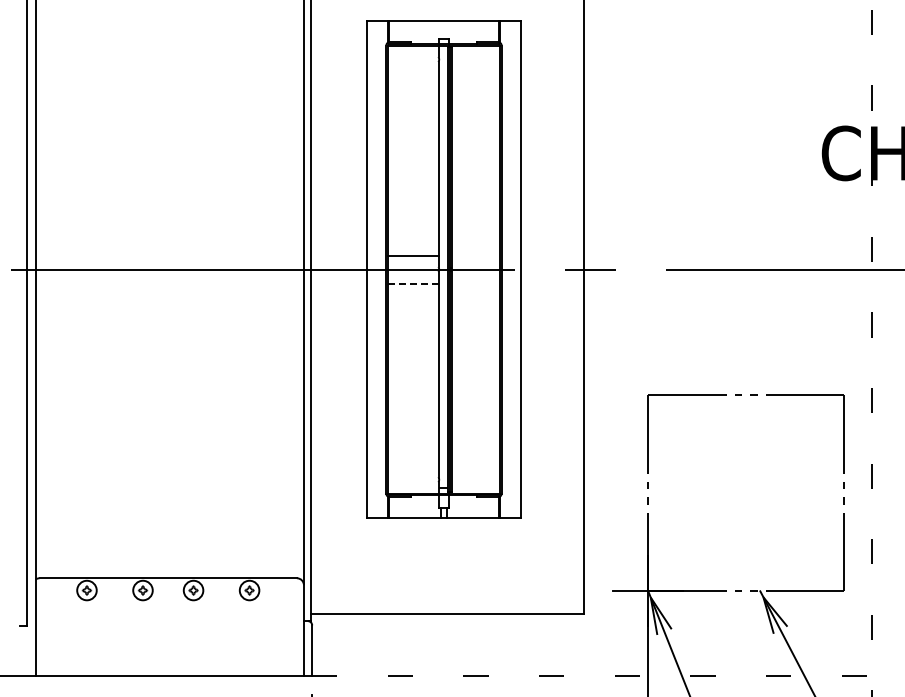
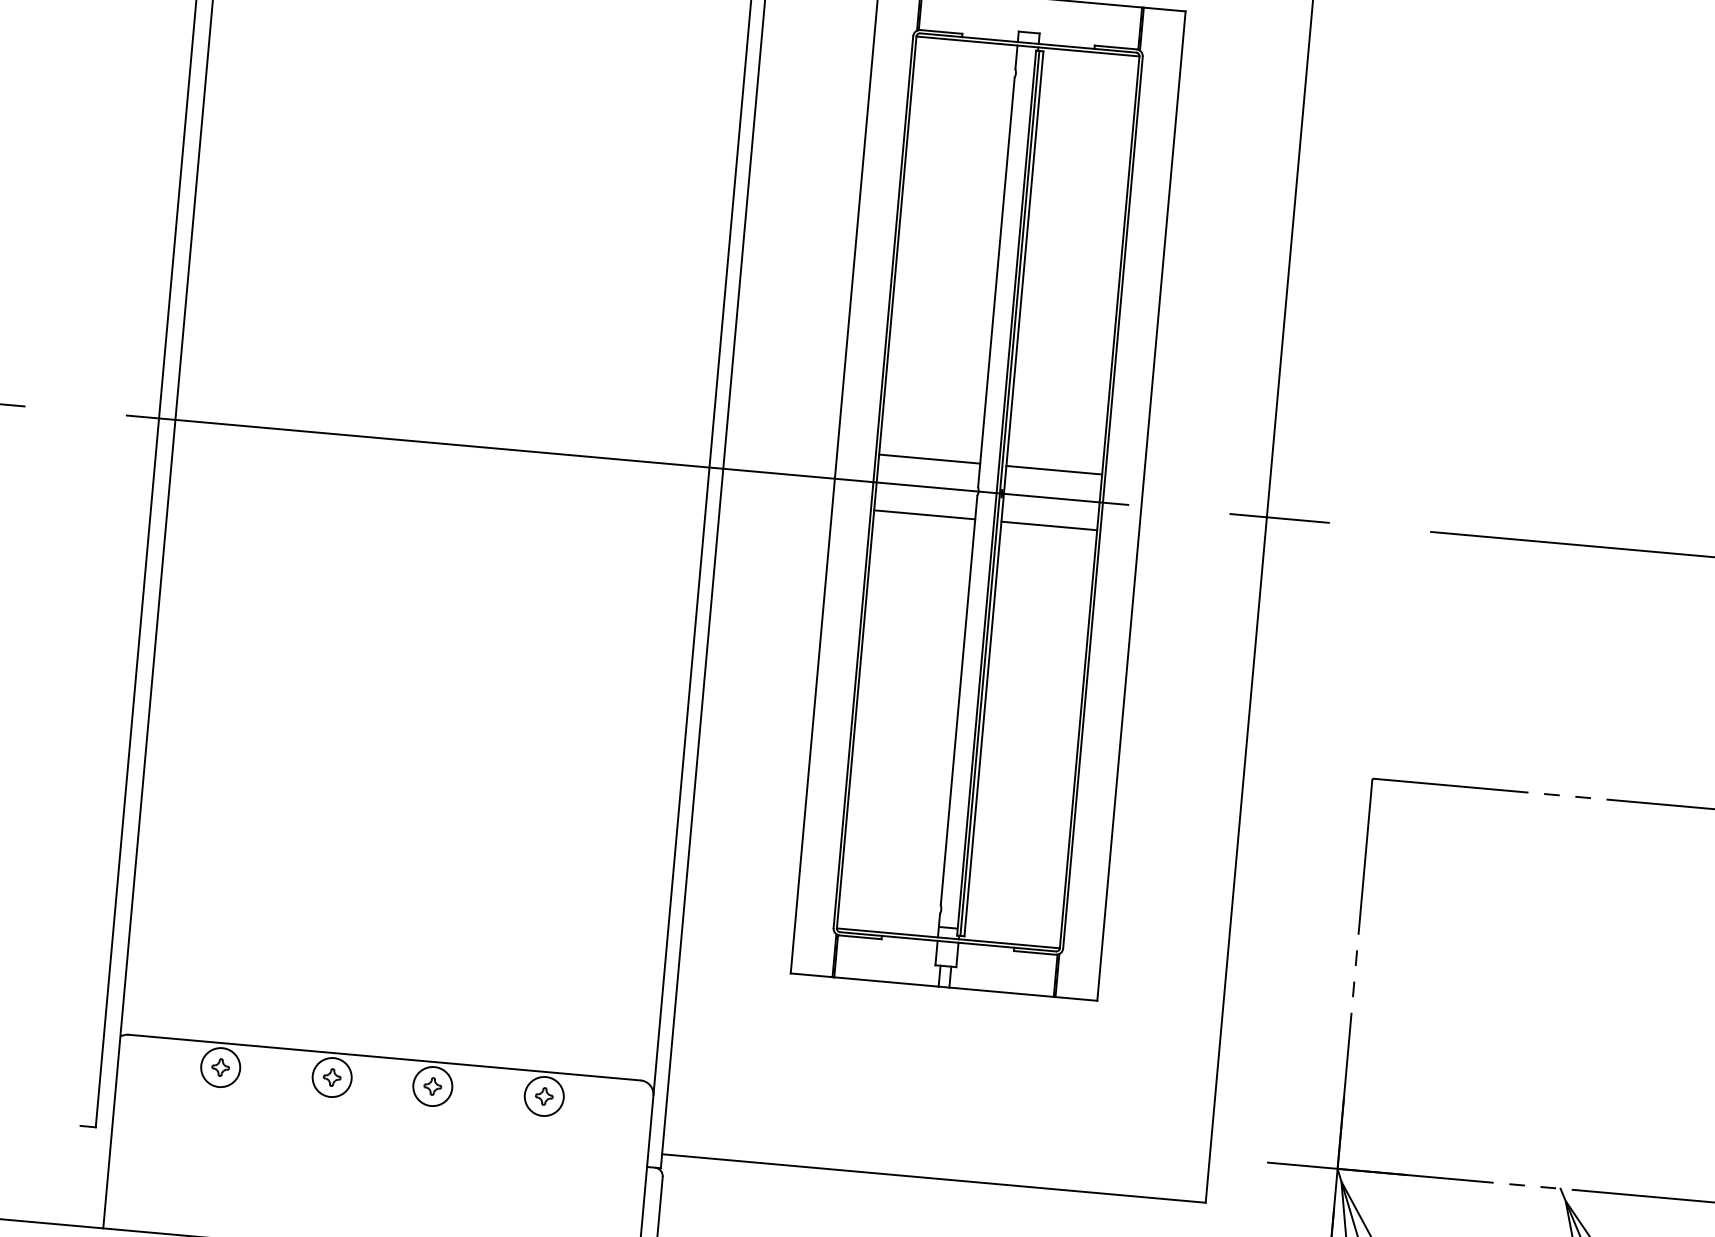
line: (475, 255) -> (1053, 469), added
line: (413, 283) -> (925, 514), dashed -> solid
line: (475, 283) -> (1048, 525), added

